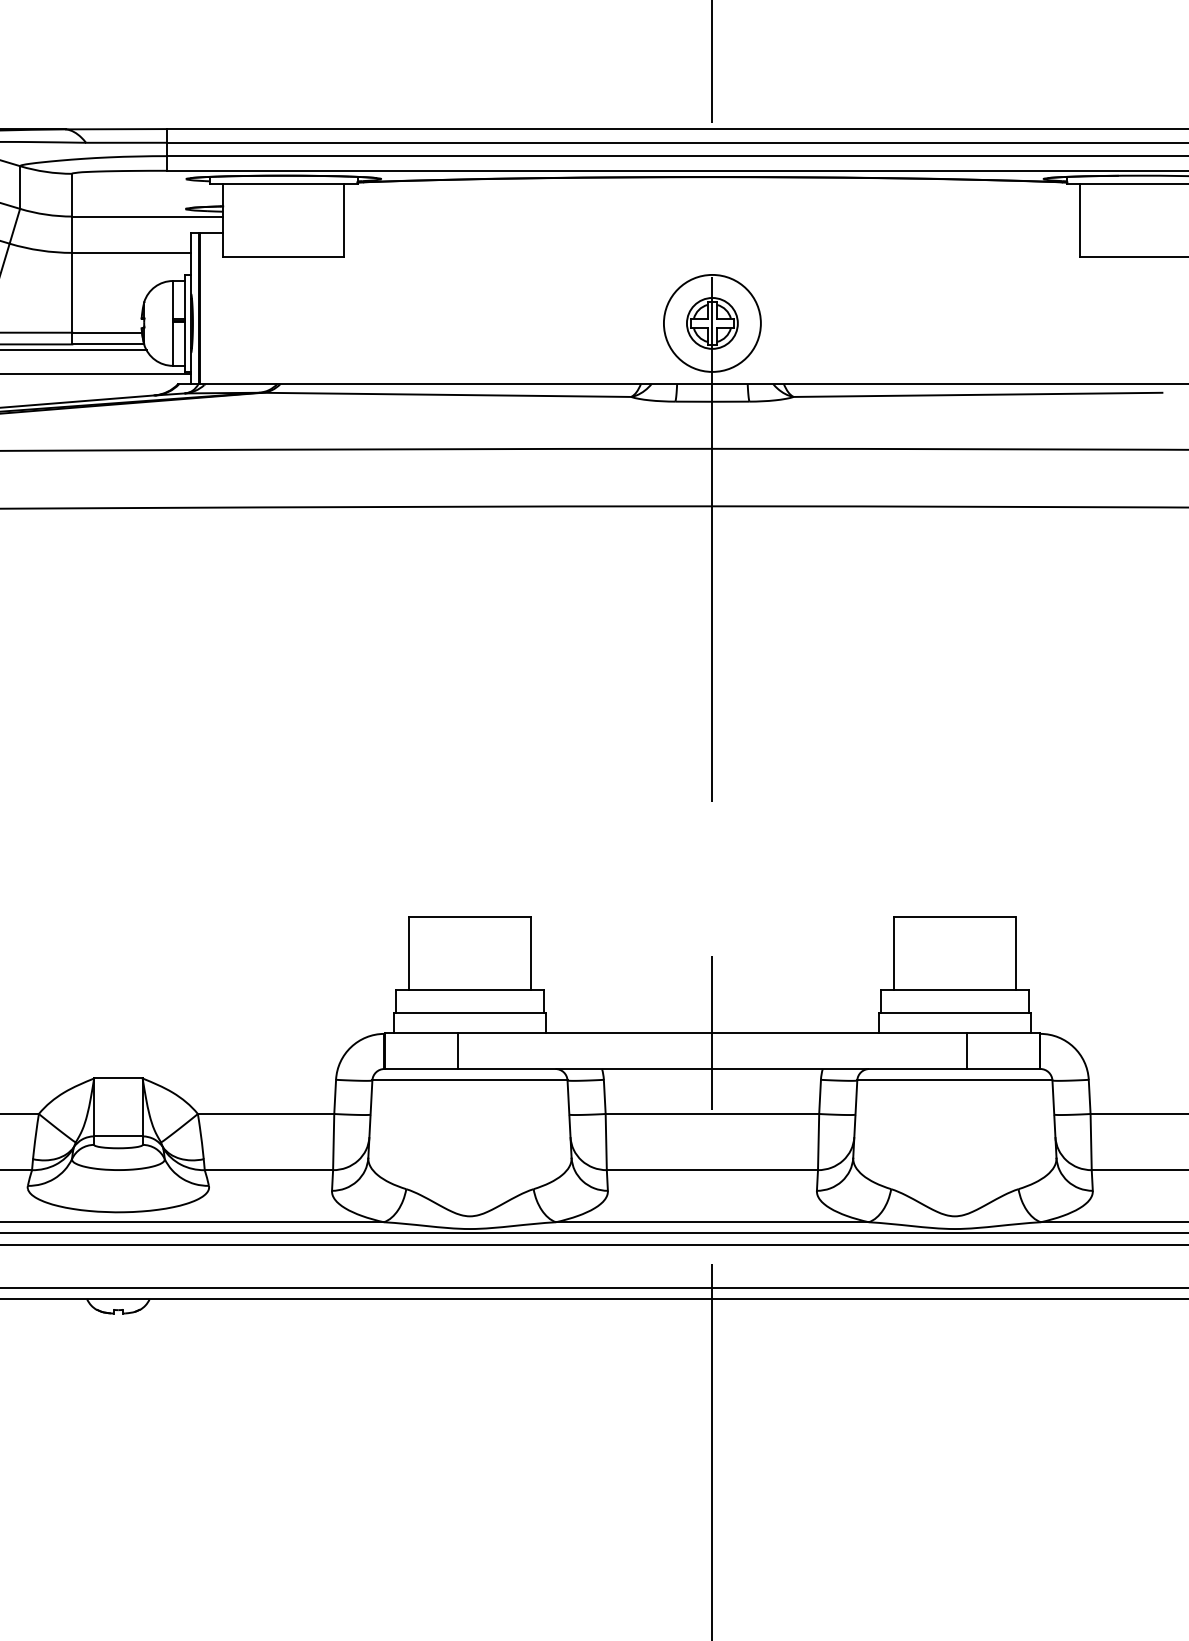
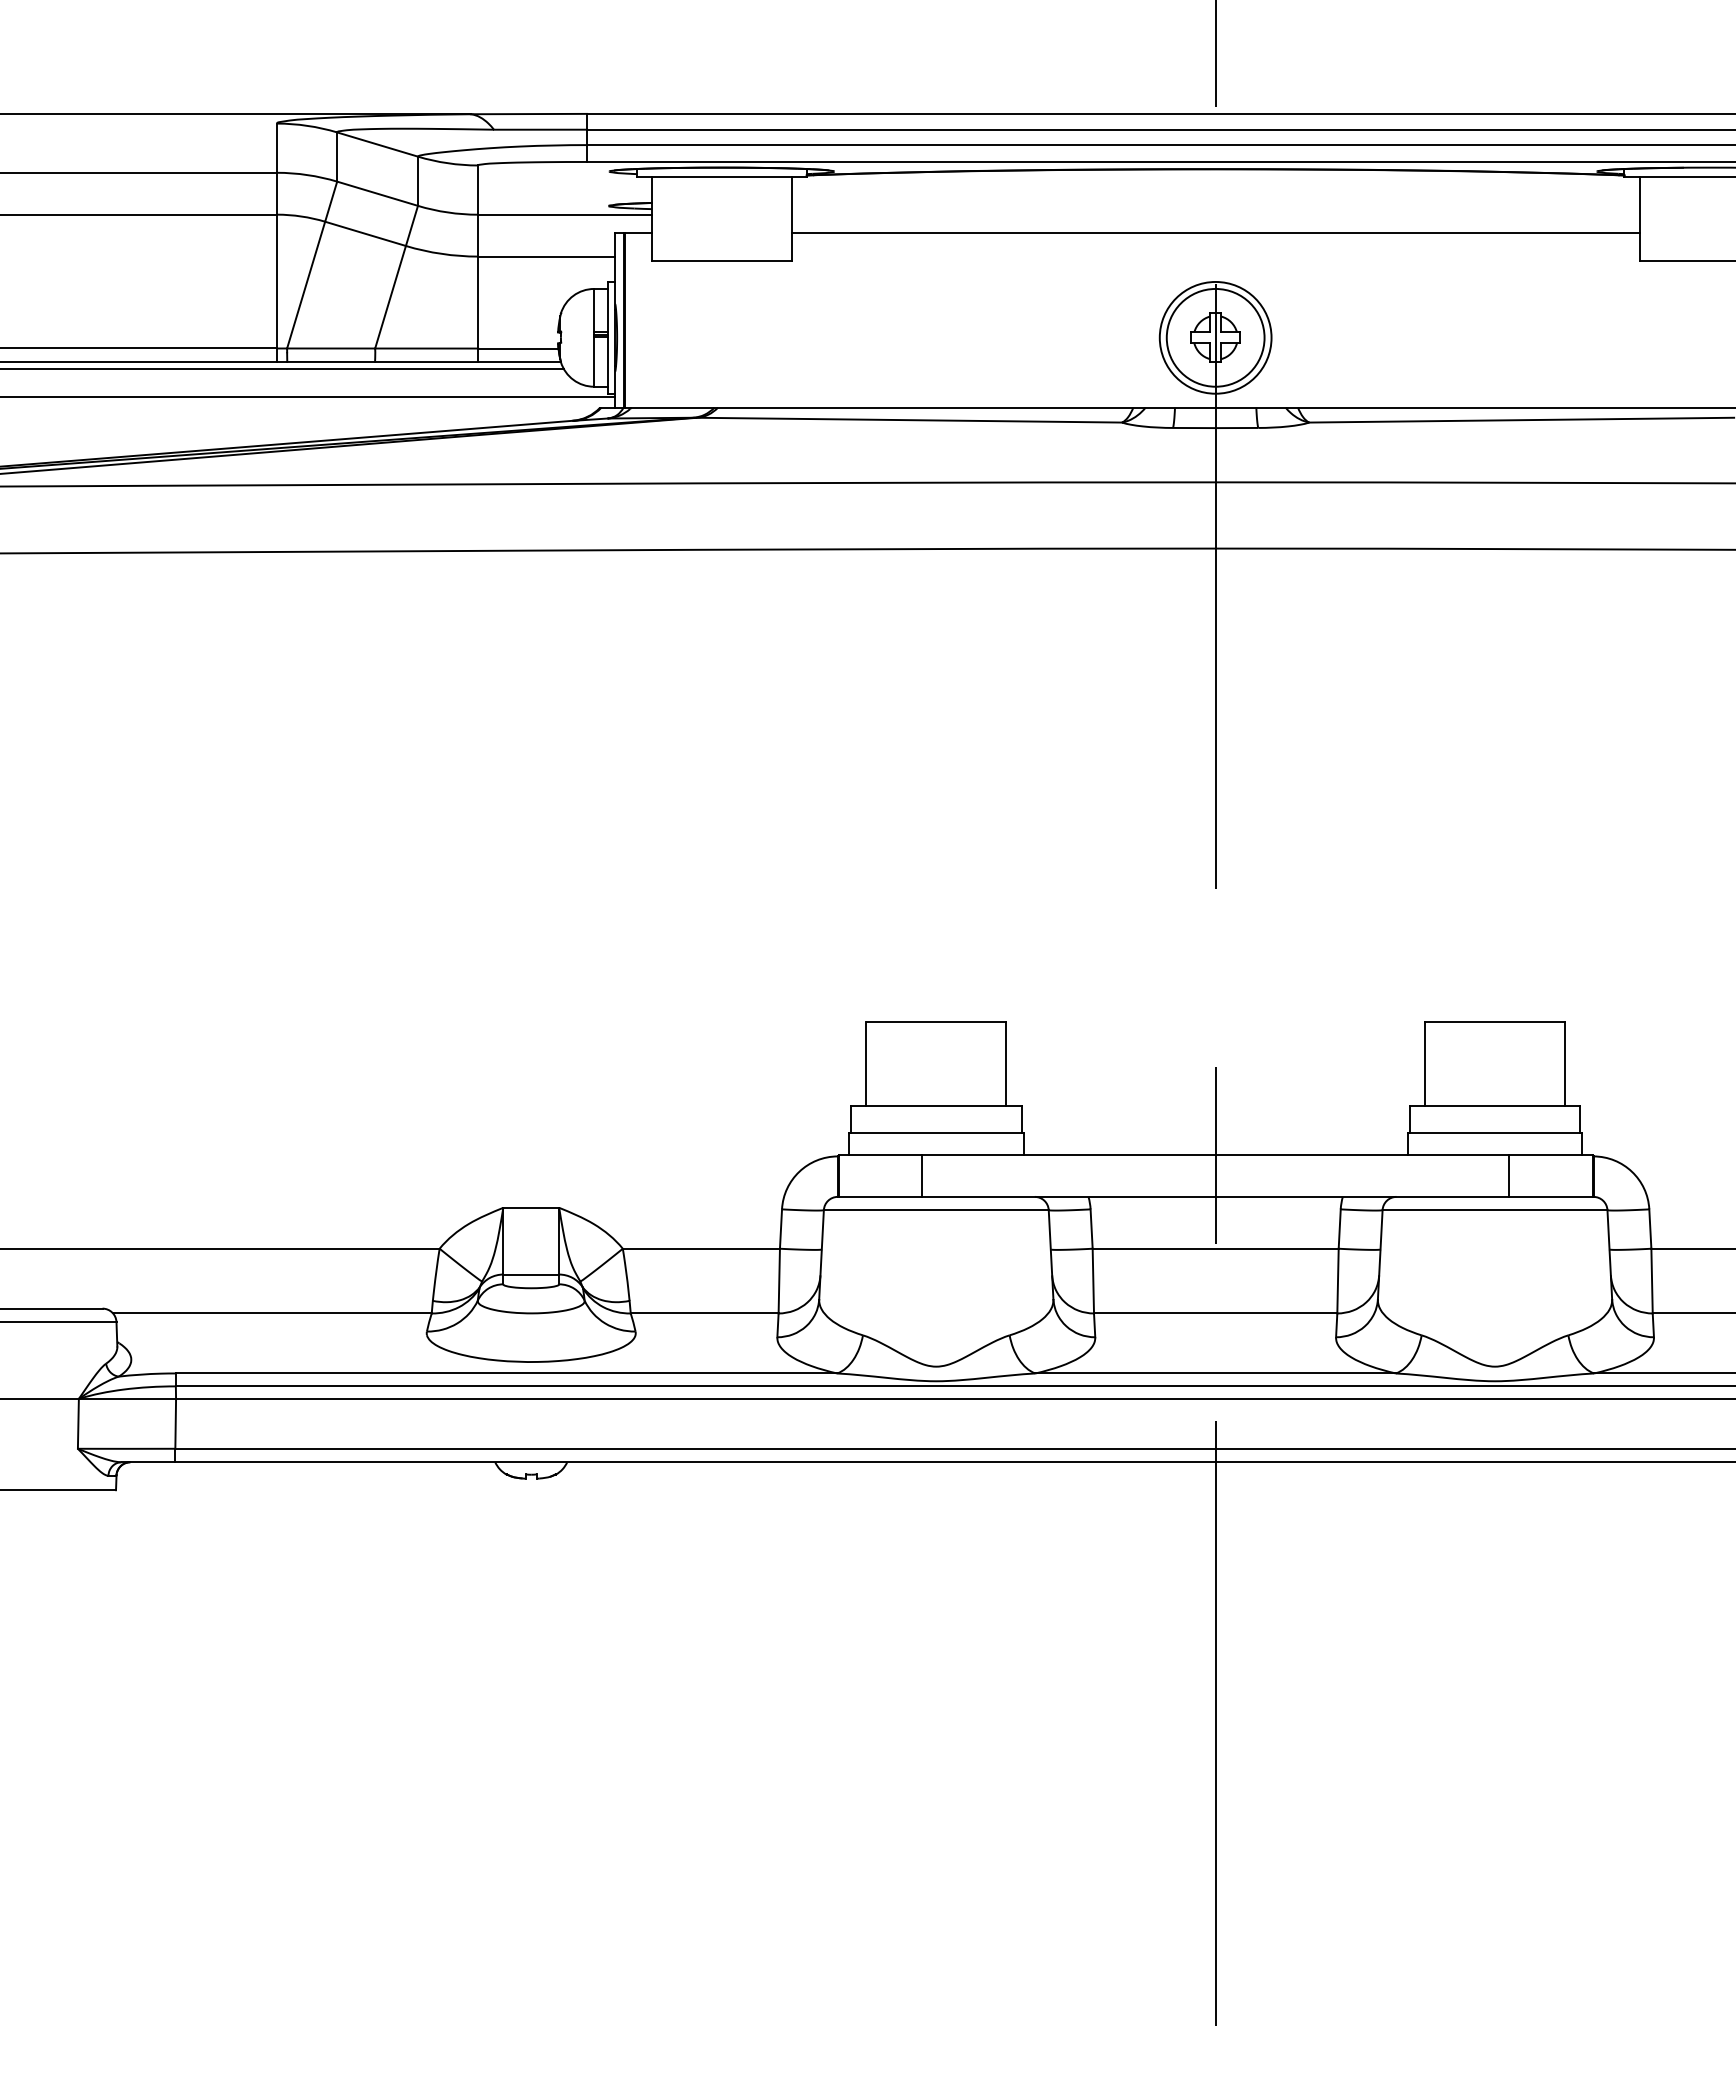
line: (712, 232) -> (1215, 233), added
circle: (712, 323) -> (1215, 337), size x1.67

